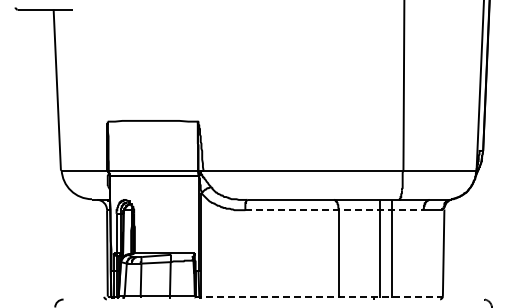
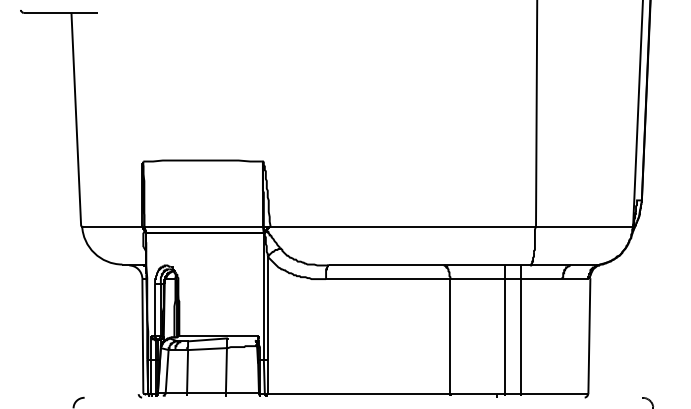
line: (334, 210) -> (444, 279), dashed -> solid
line: (319, 296) -> (424, 393), dashed -> solid

